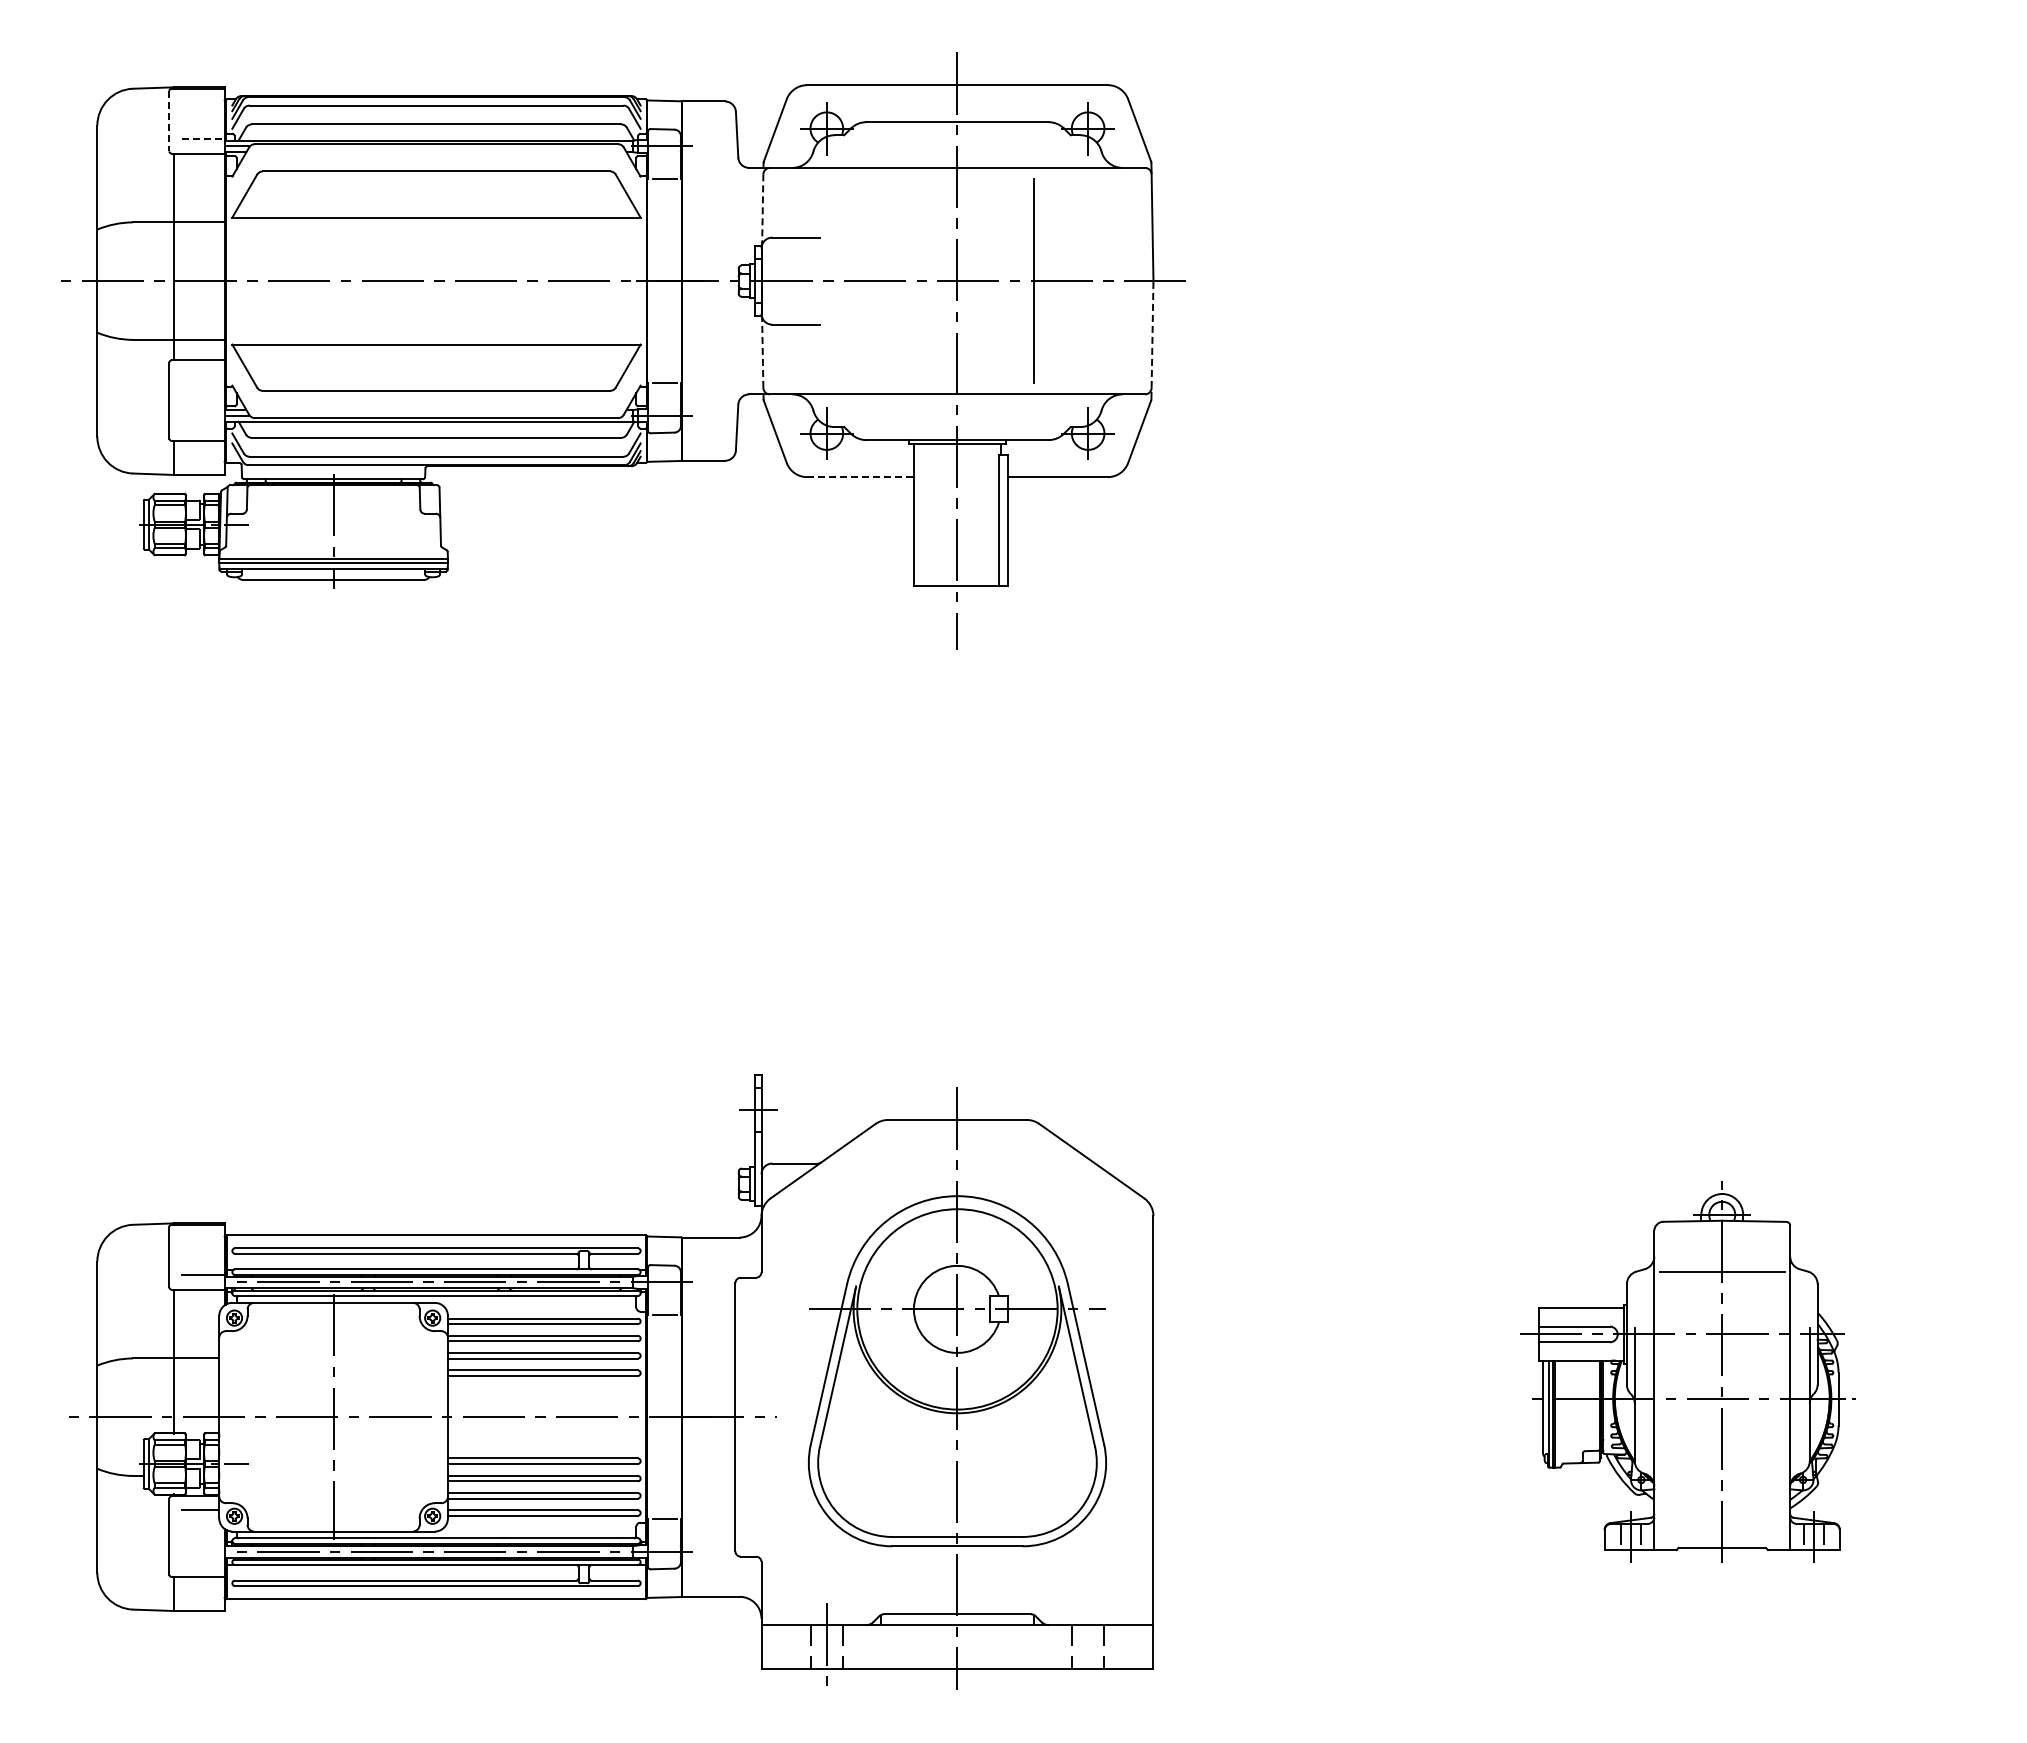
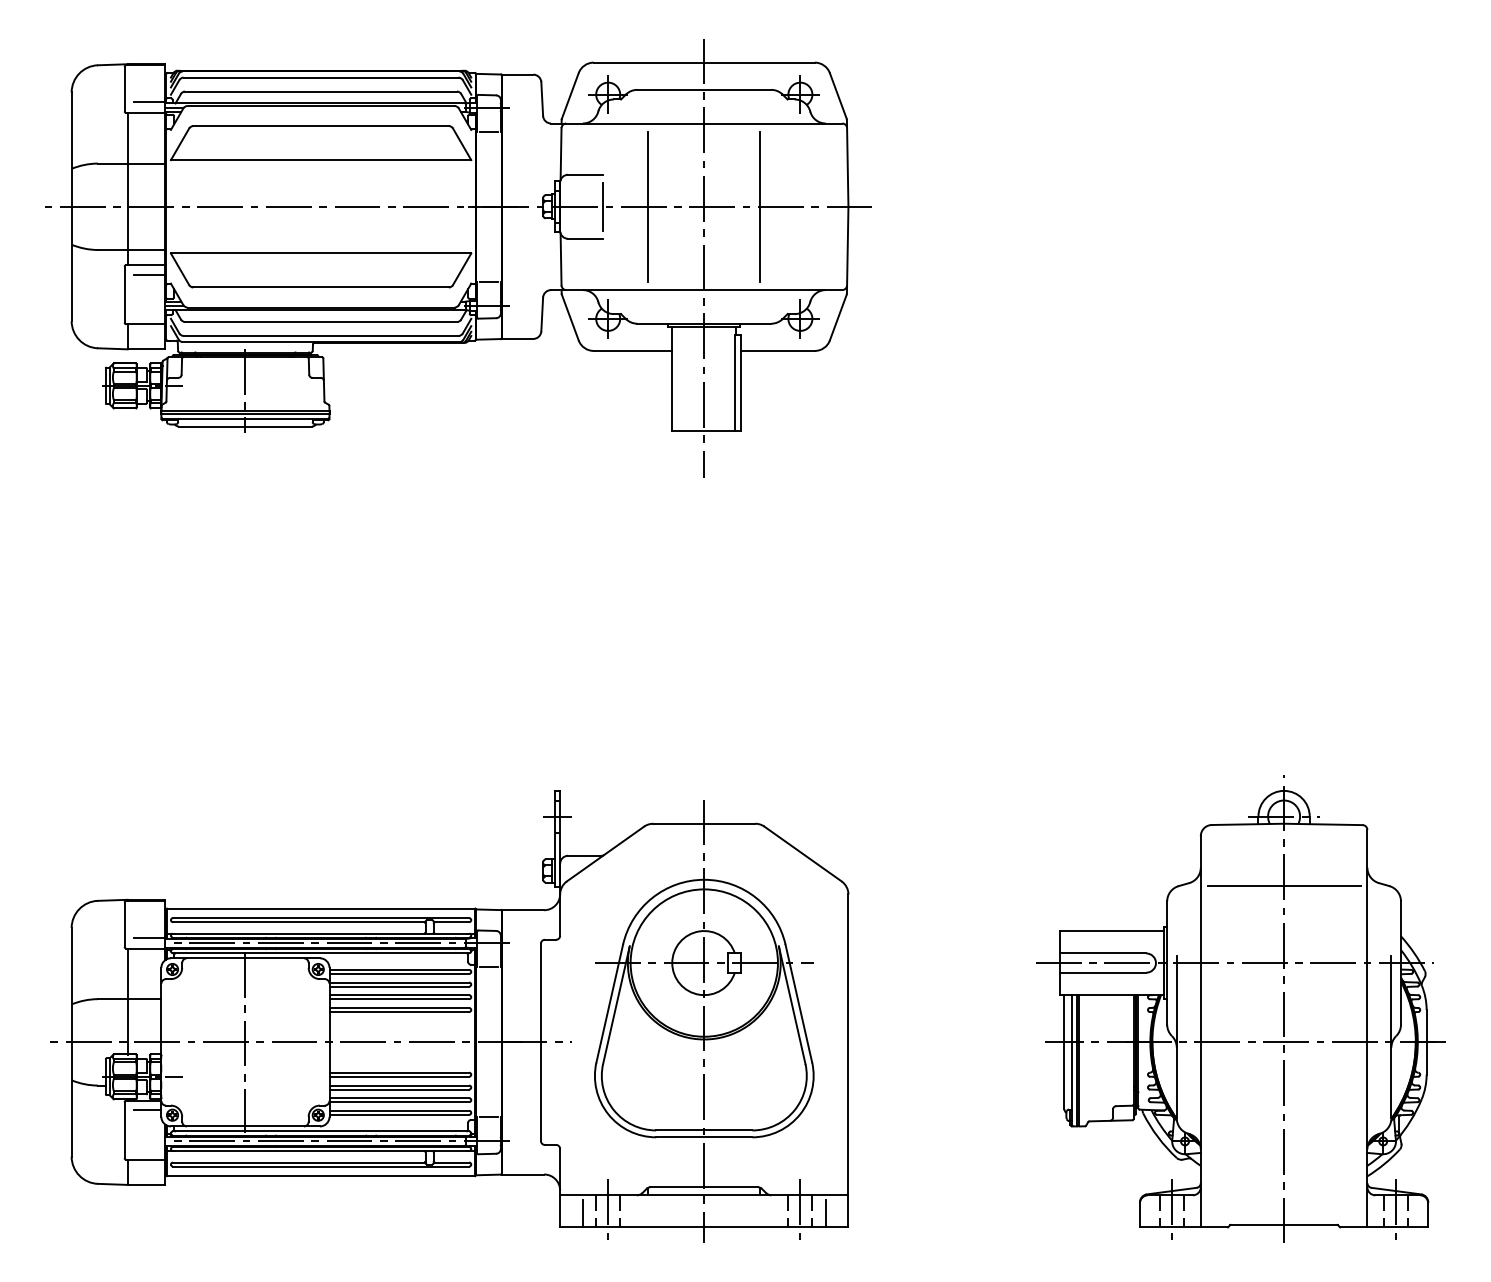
line: (169, 121) -> (124, 89), dashed -> solid
line: (203, 138) -> (149, 101), dashed -> solid
line: (762, 210) -> (560, 154), dashed -> solid
line: (819, 280) -> (602, 206), added
line: (881, 280) -> (648, 206), added
line: (1152, 340) -> (847, 250), dashed -> solid
line: (762, 352) -> (560, 259), dashed -> solid
line: (203, 373) -> (149, 274), added
line: (861, 477) -> (633, 351), dashed -> solid
part: (1686, 1371) -> (1240, 1008), size x1.67
line: (1088, 1646) -> (800, 1211), added
line: (791, 1649) -> (582, 1213), added
line: (1122, 1649) -> (825, 1213), added

